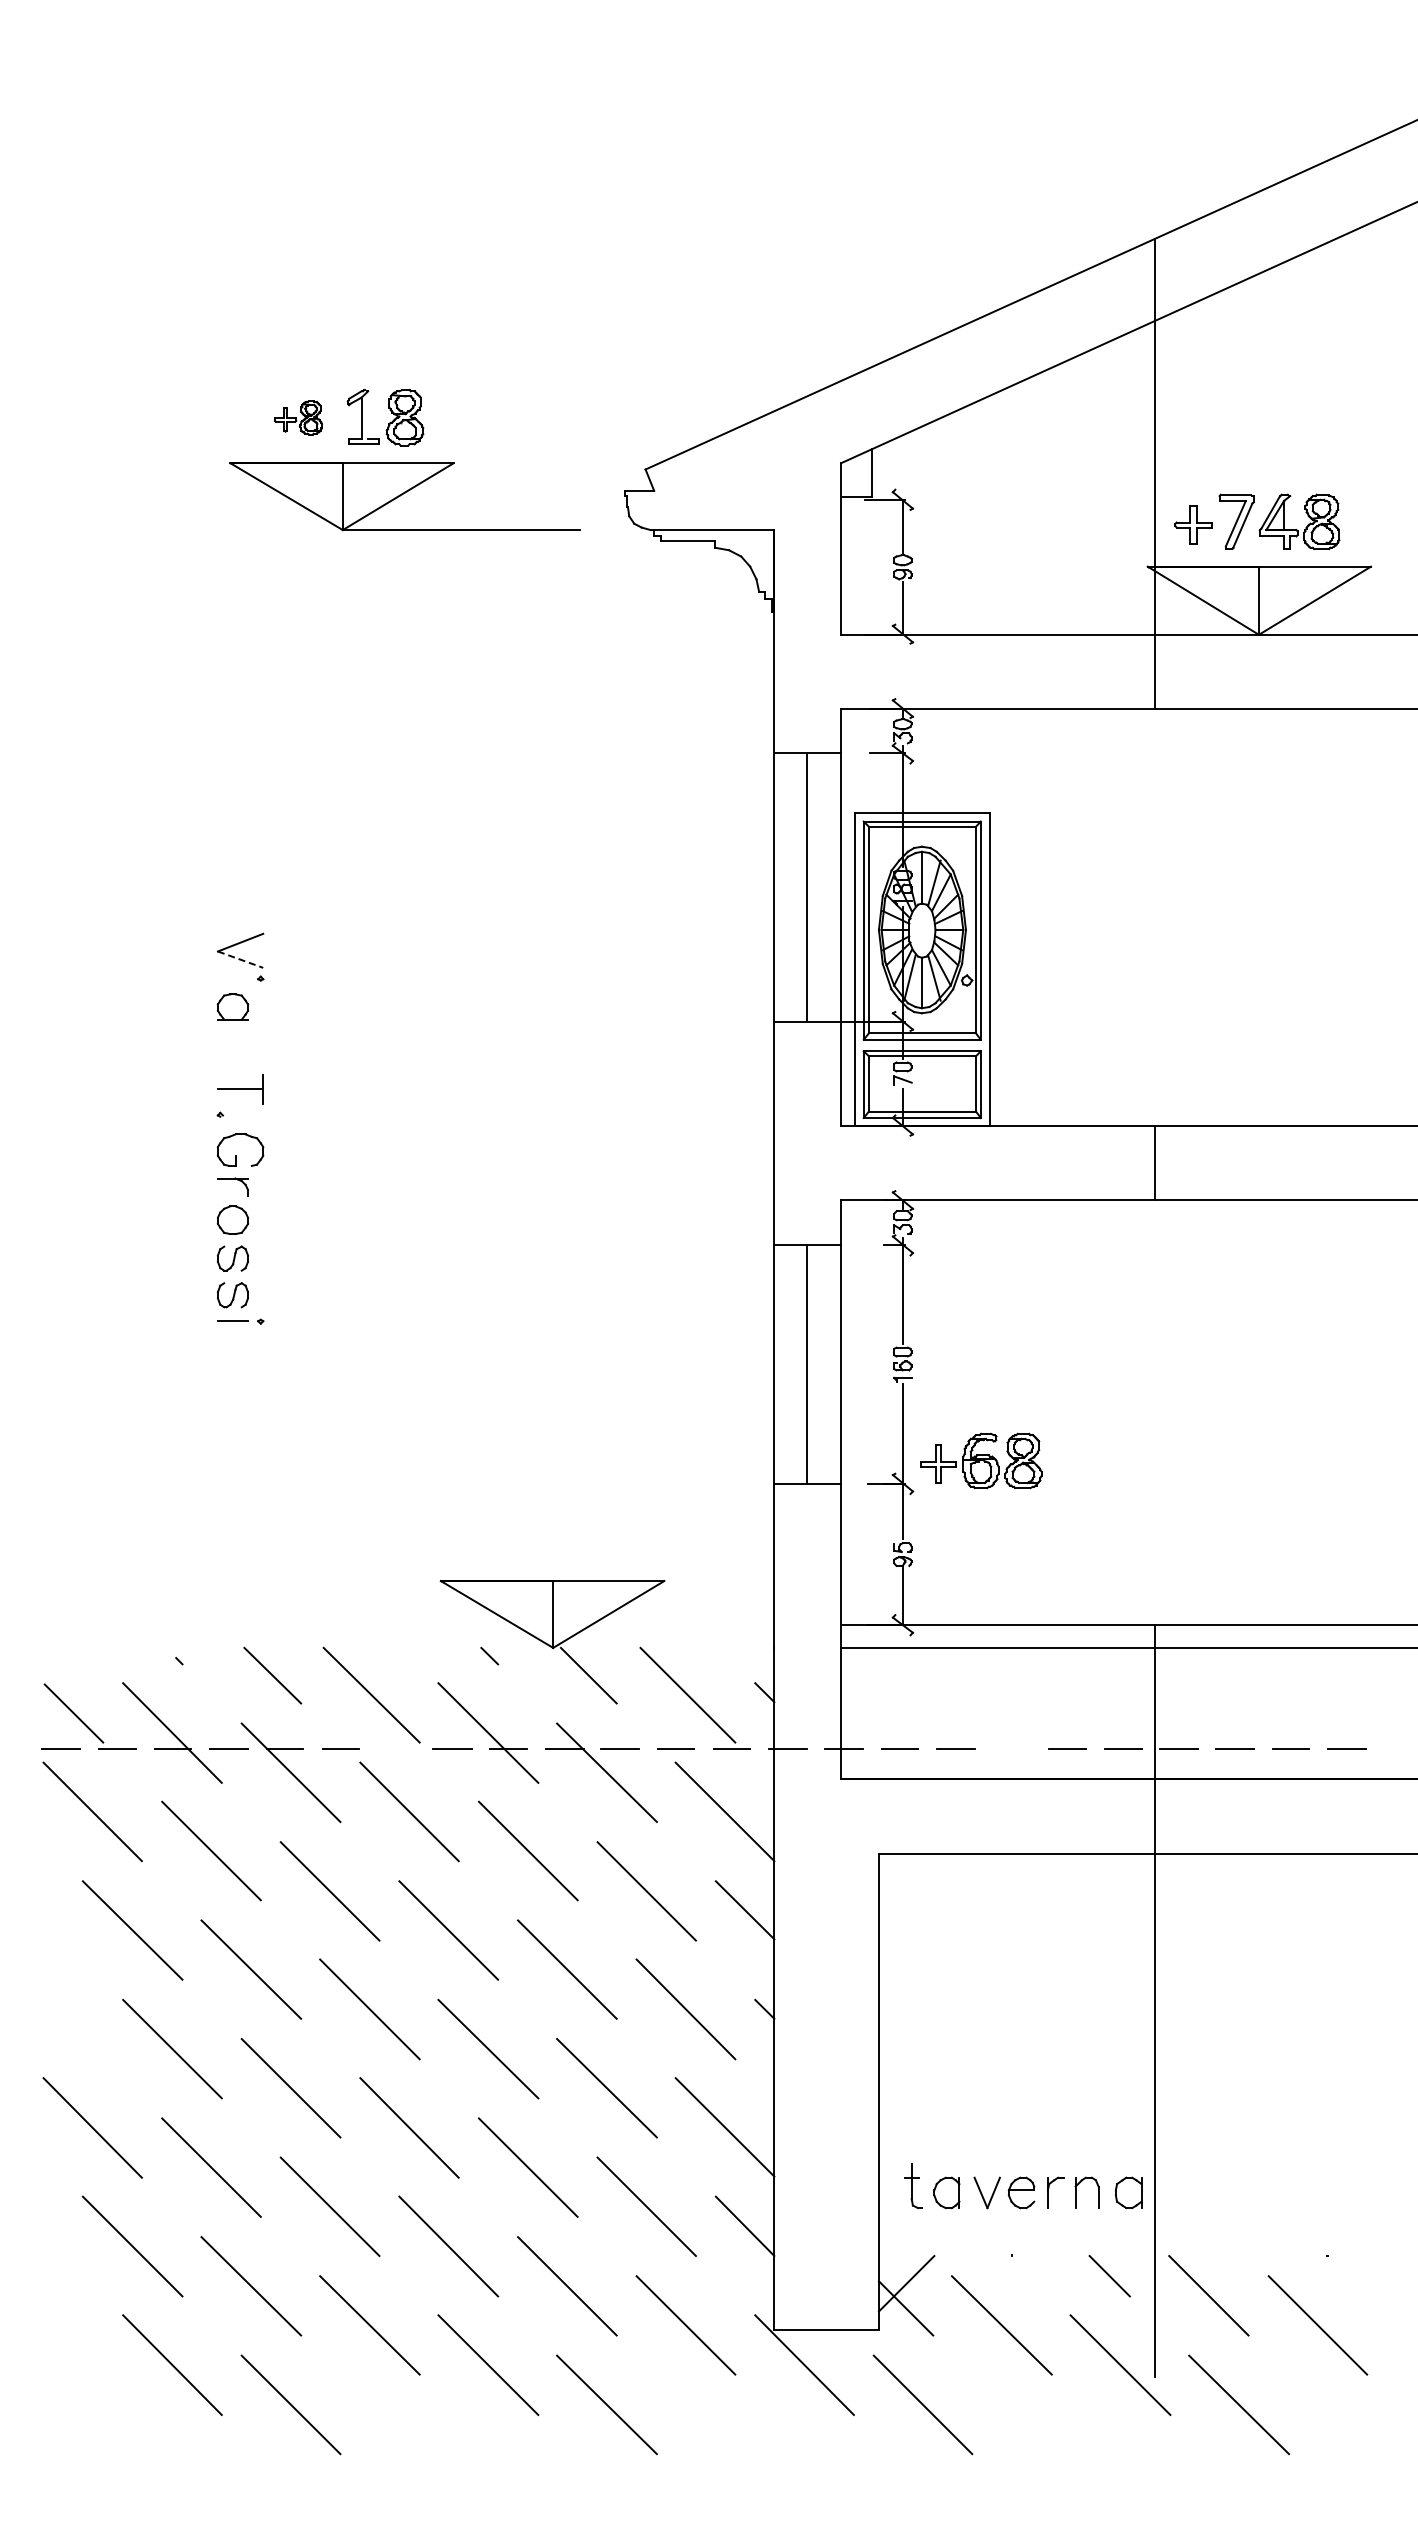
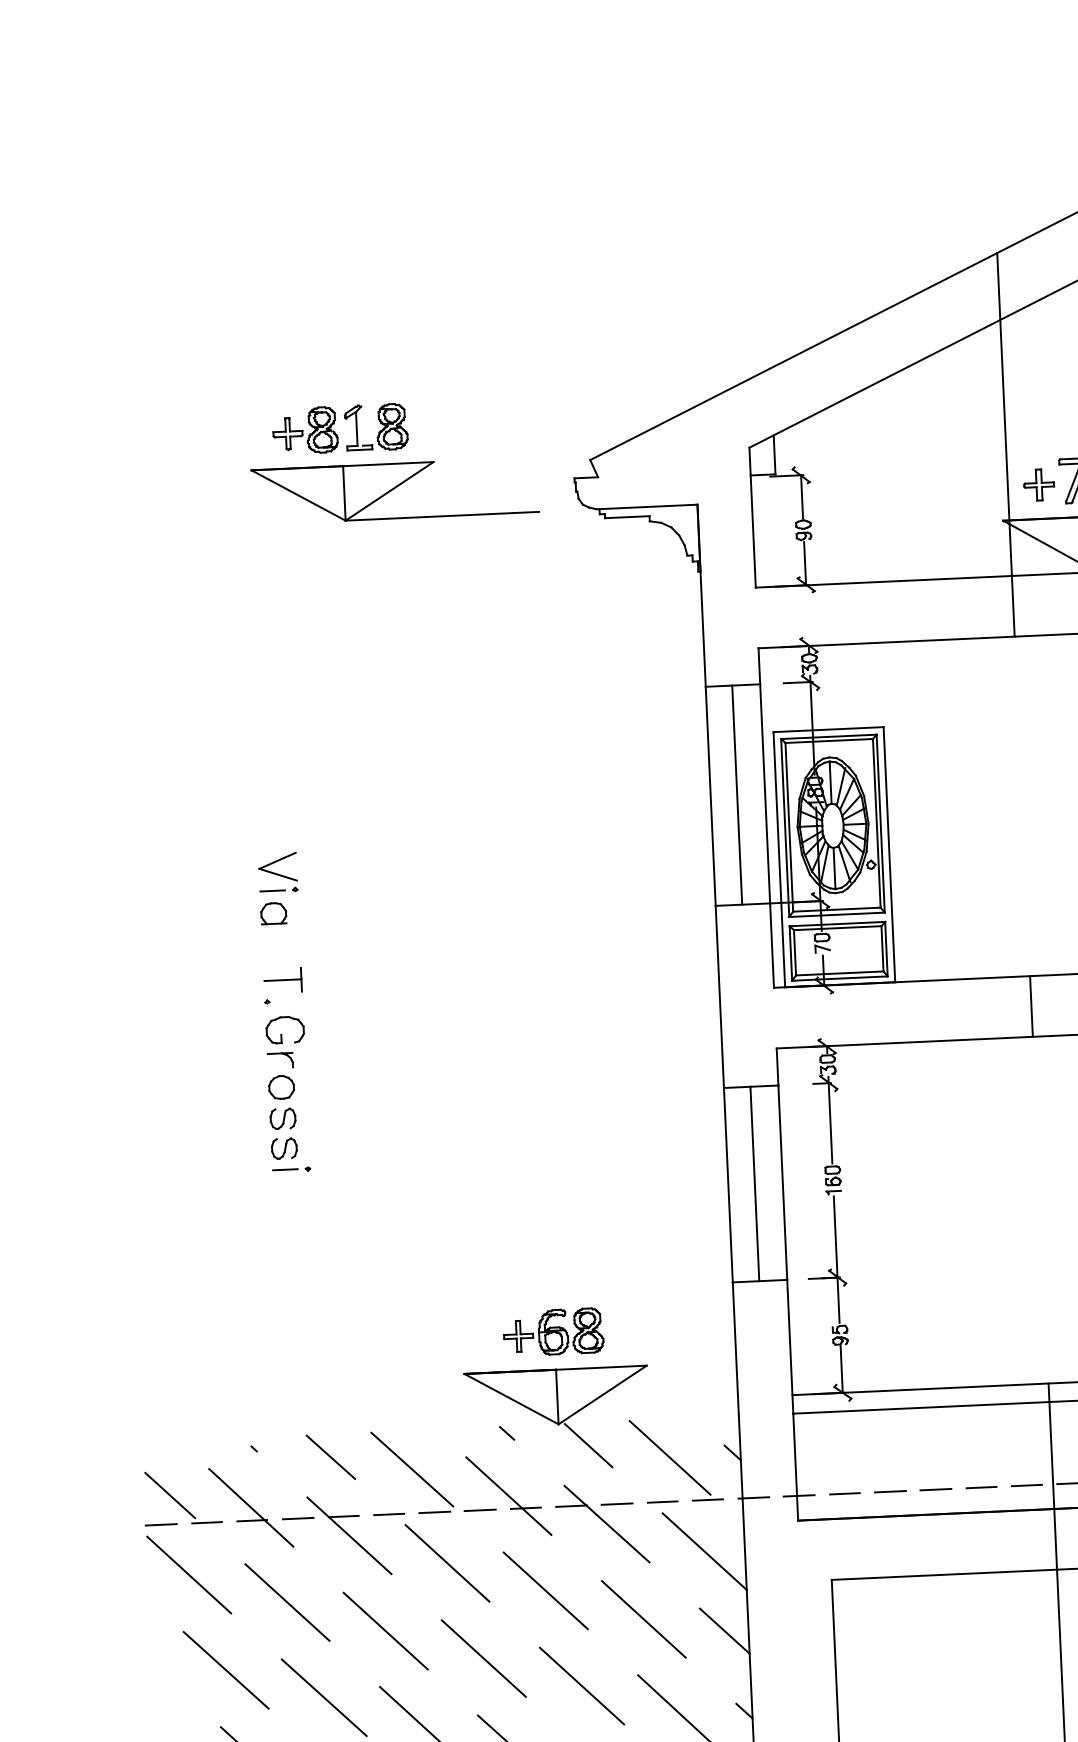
part: (298, 417) -> (305, 430), size x1.67
line: (241, 959) -> (278, 874), dashed -> solid
line: (232, 979) -> (272, 891), added
part: (981, 1460) -> (553, 1331), moved
line: (396, 1748) -> (434, 1512), added
line: (1011, 1748) -> (935, 1489), added

